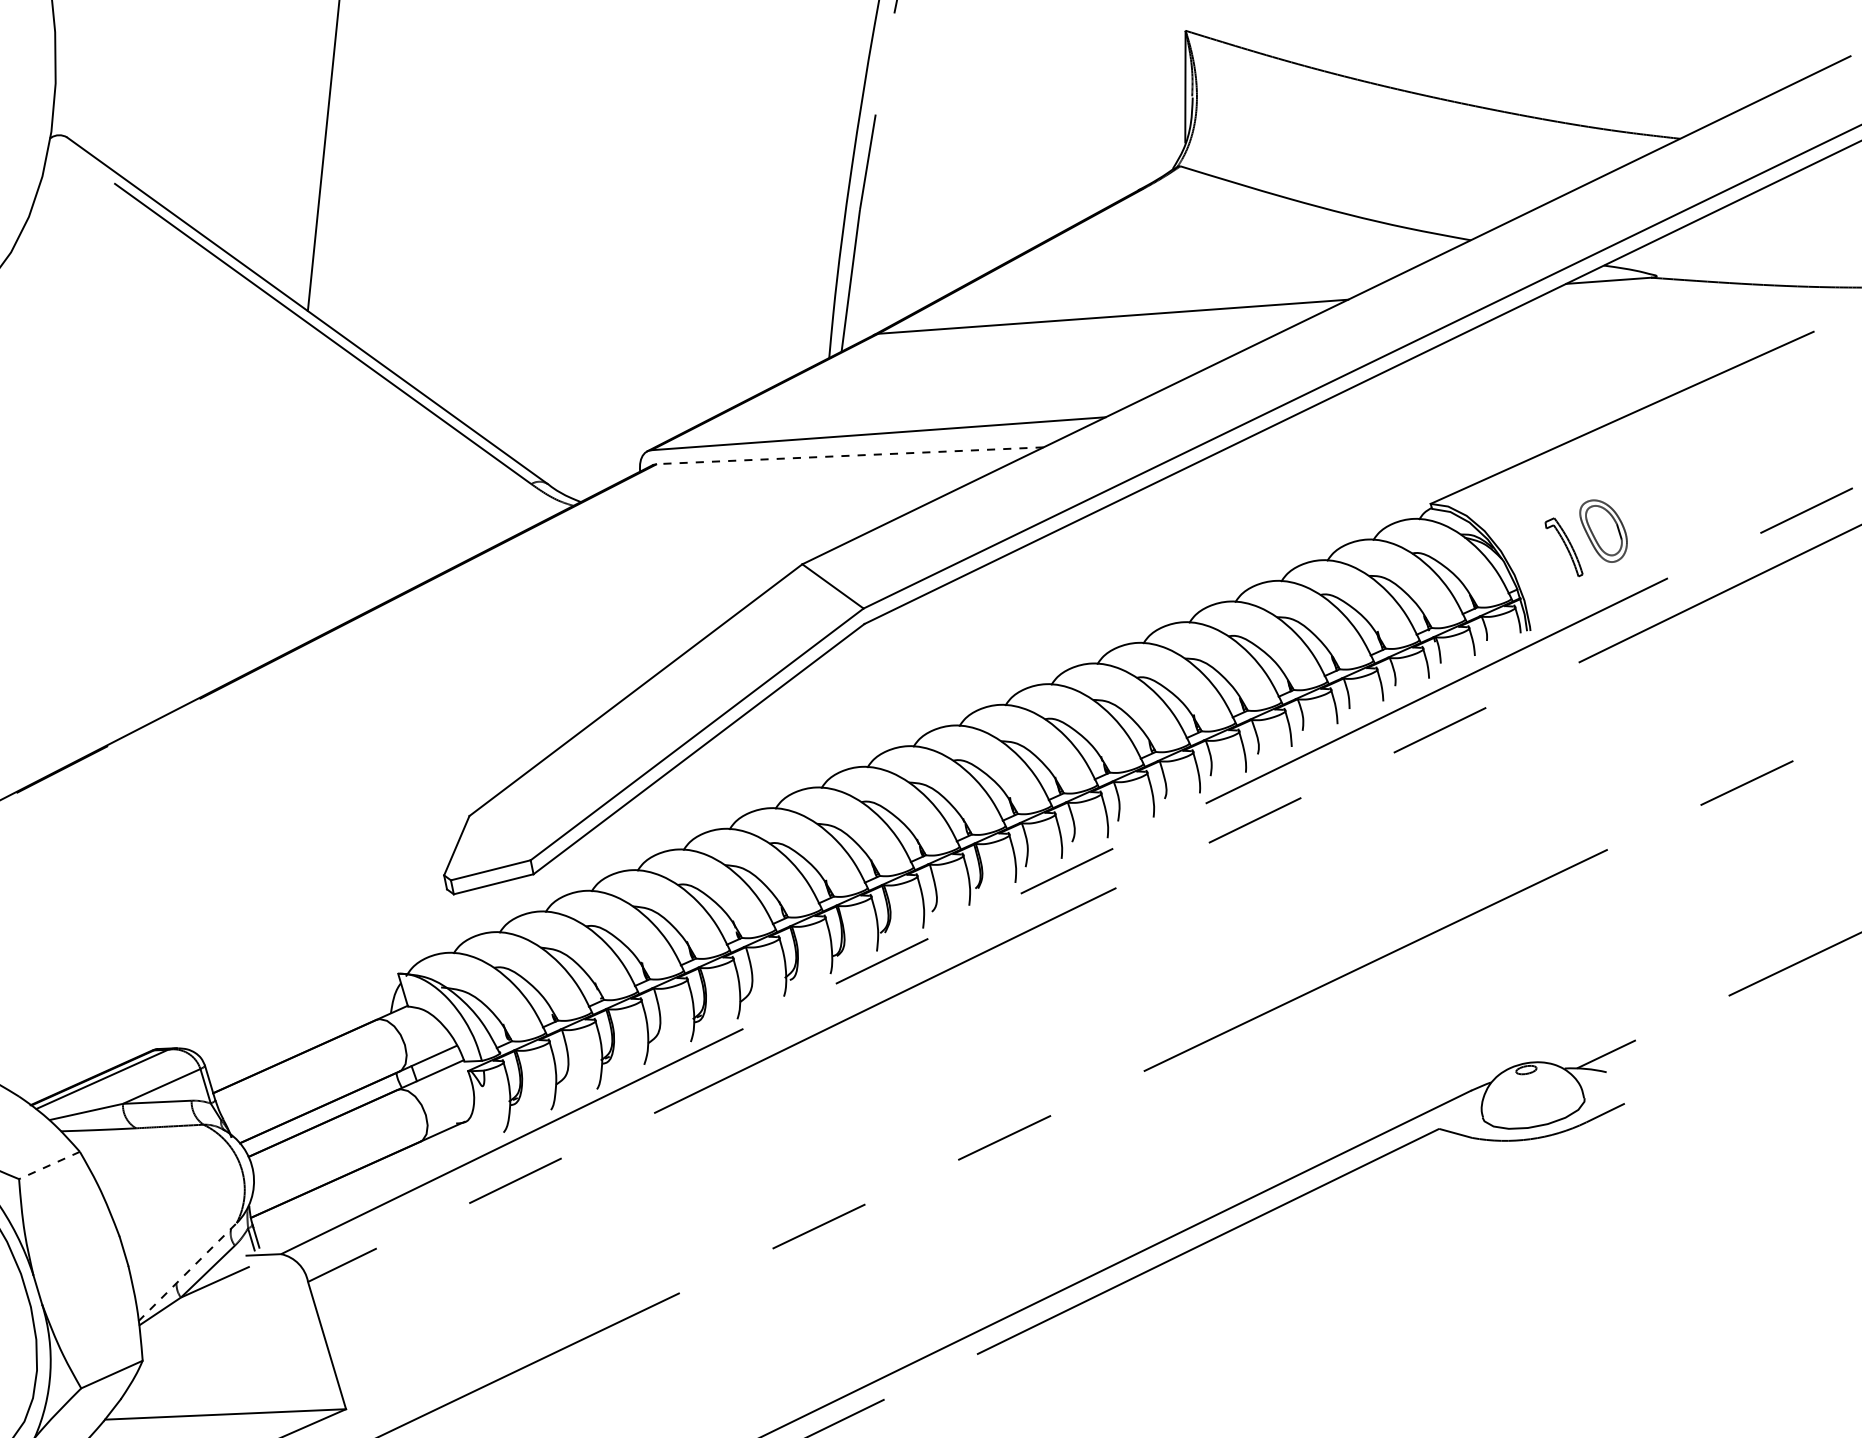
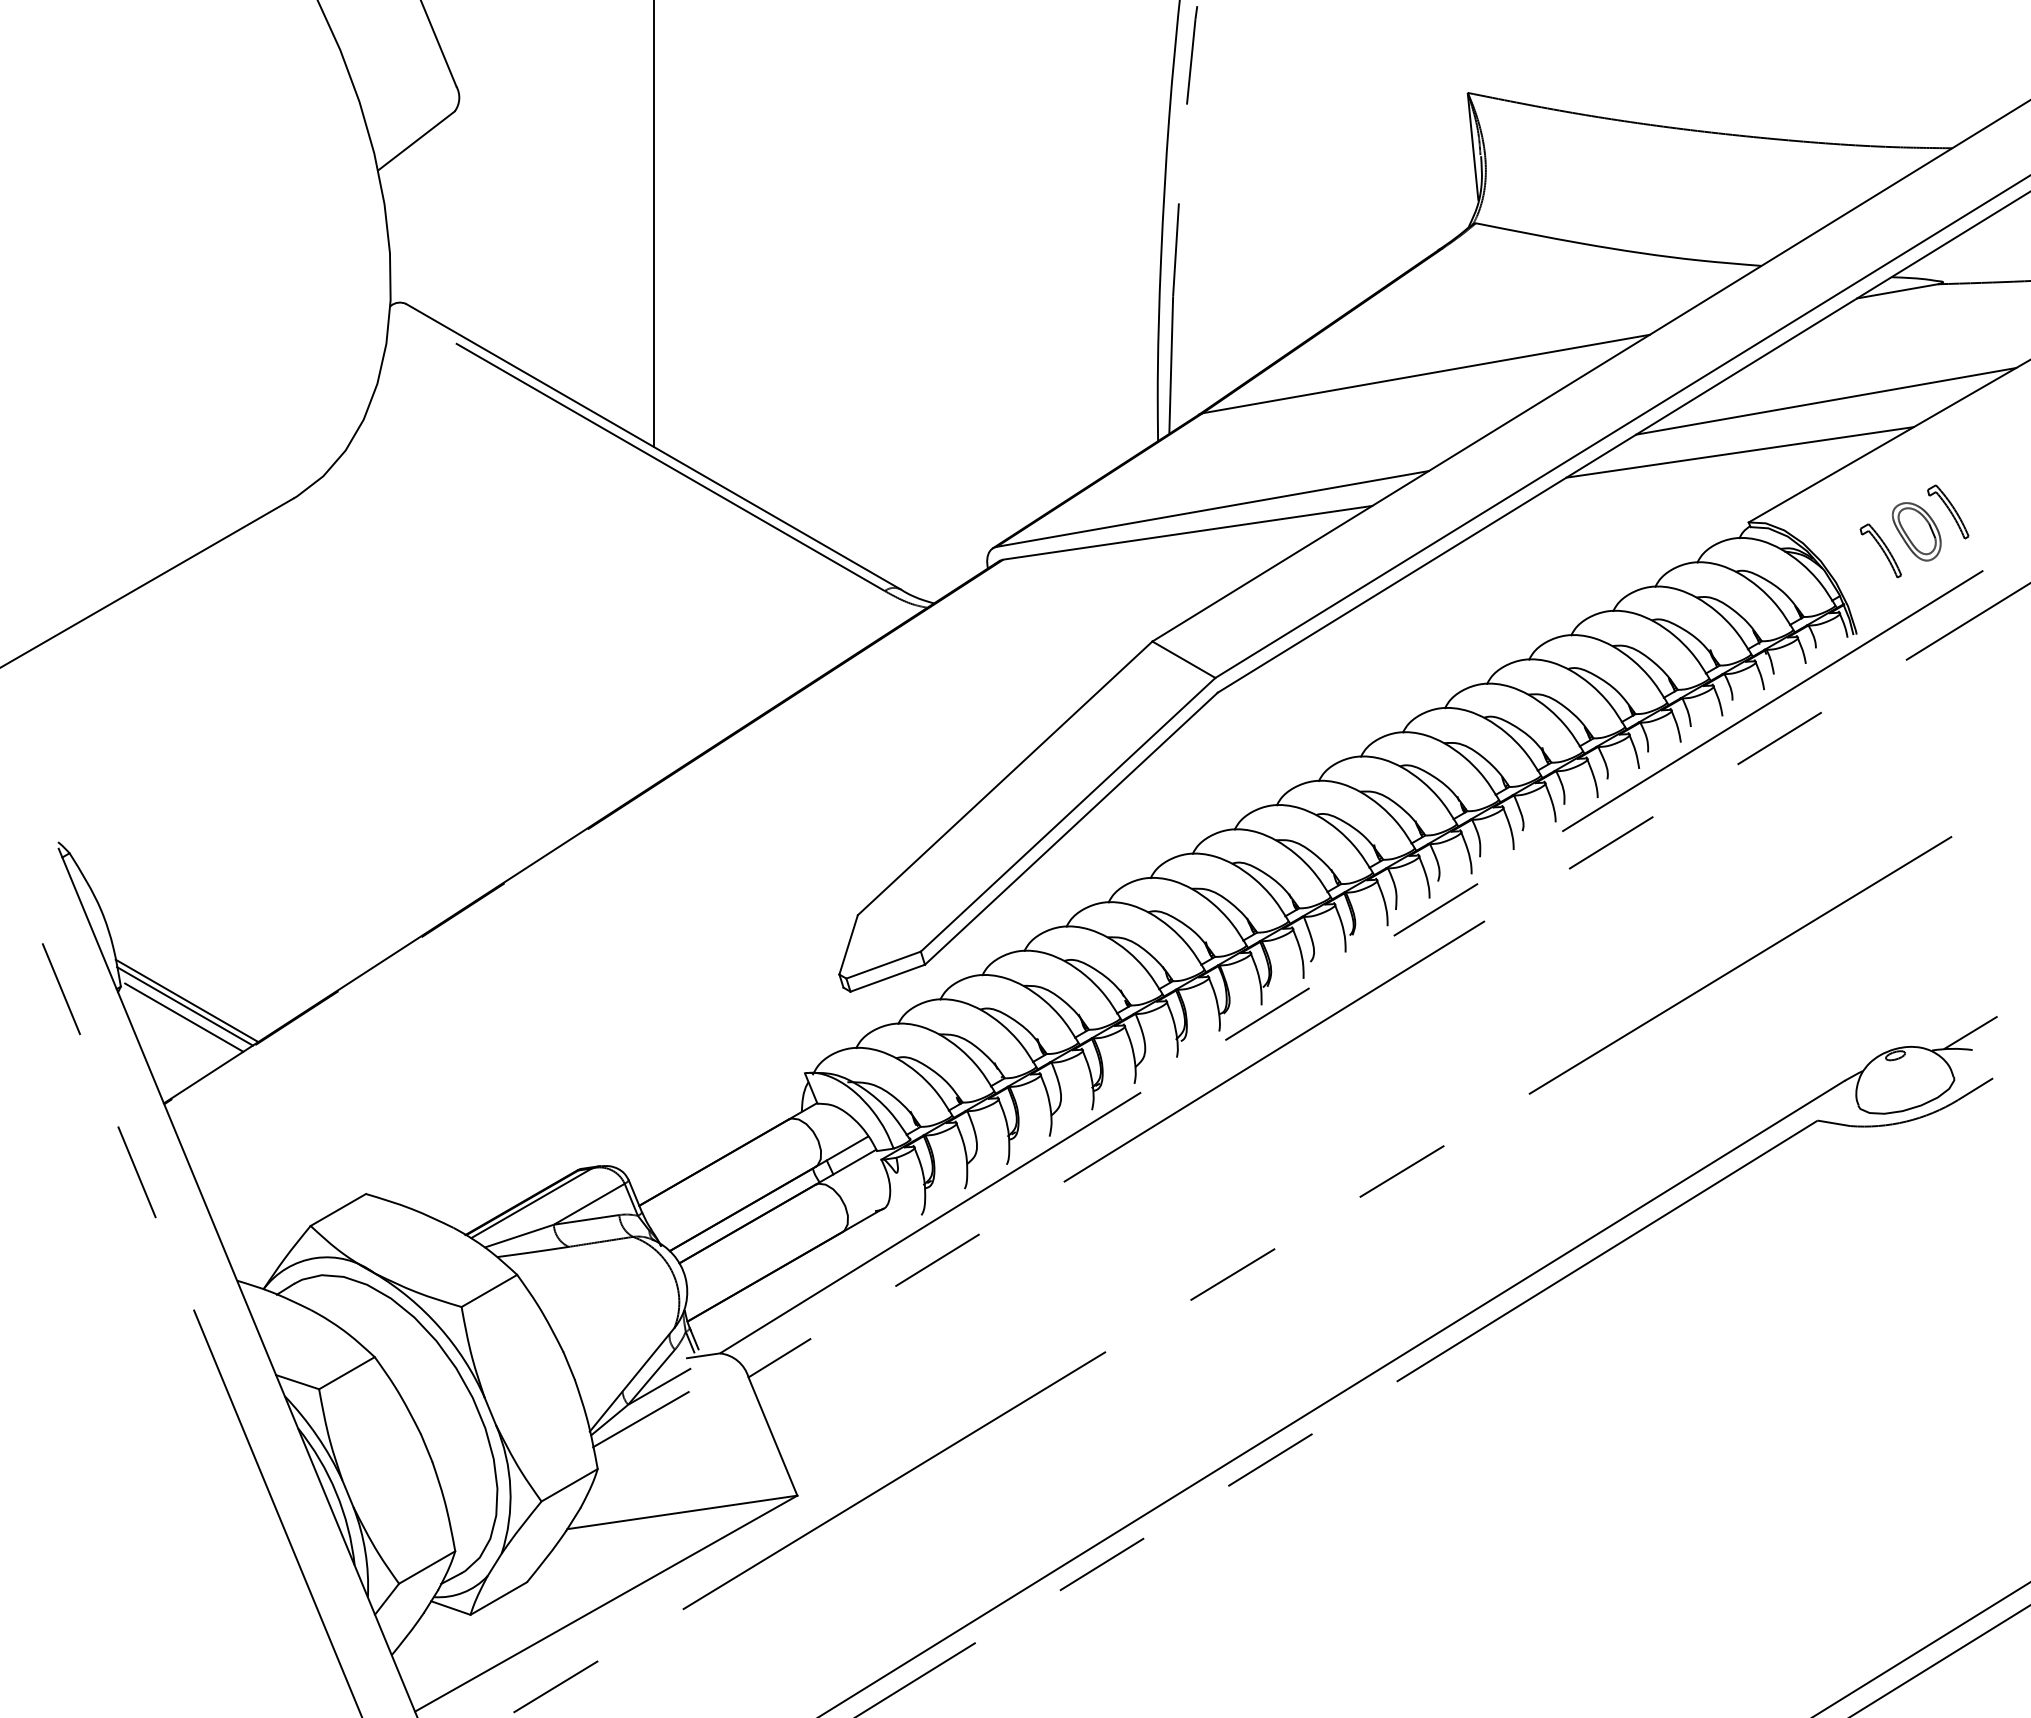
line: (1523, 387) -> (1826, 401), added
line: (1428, 430) -> (1739, 452), added
line: (850, 455) -> (1187, 532), dashed -> solid
part: (1638, 513) -> (1948, 511), added
line: (49, 1166) -> (489, 1291), dashed -> solid
line: (187, 1271) -> (632, 1379), dashed -> solid
line: (192, 1314) -> (640, 1419), added

